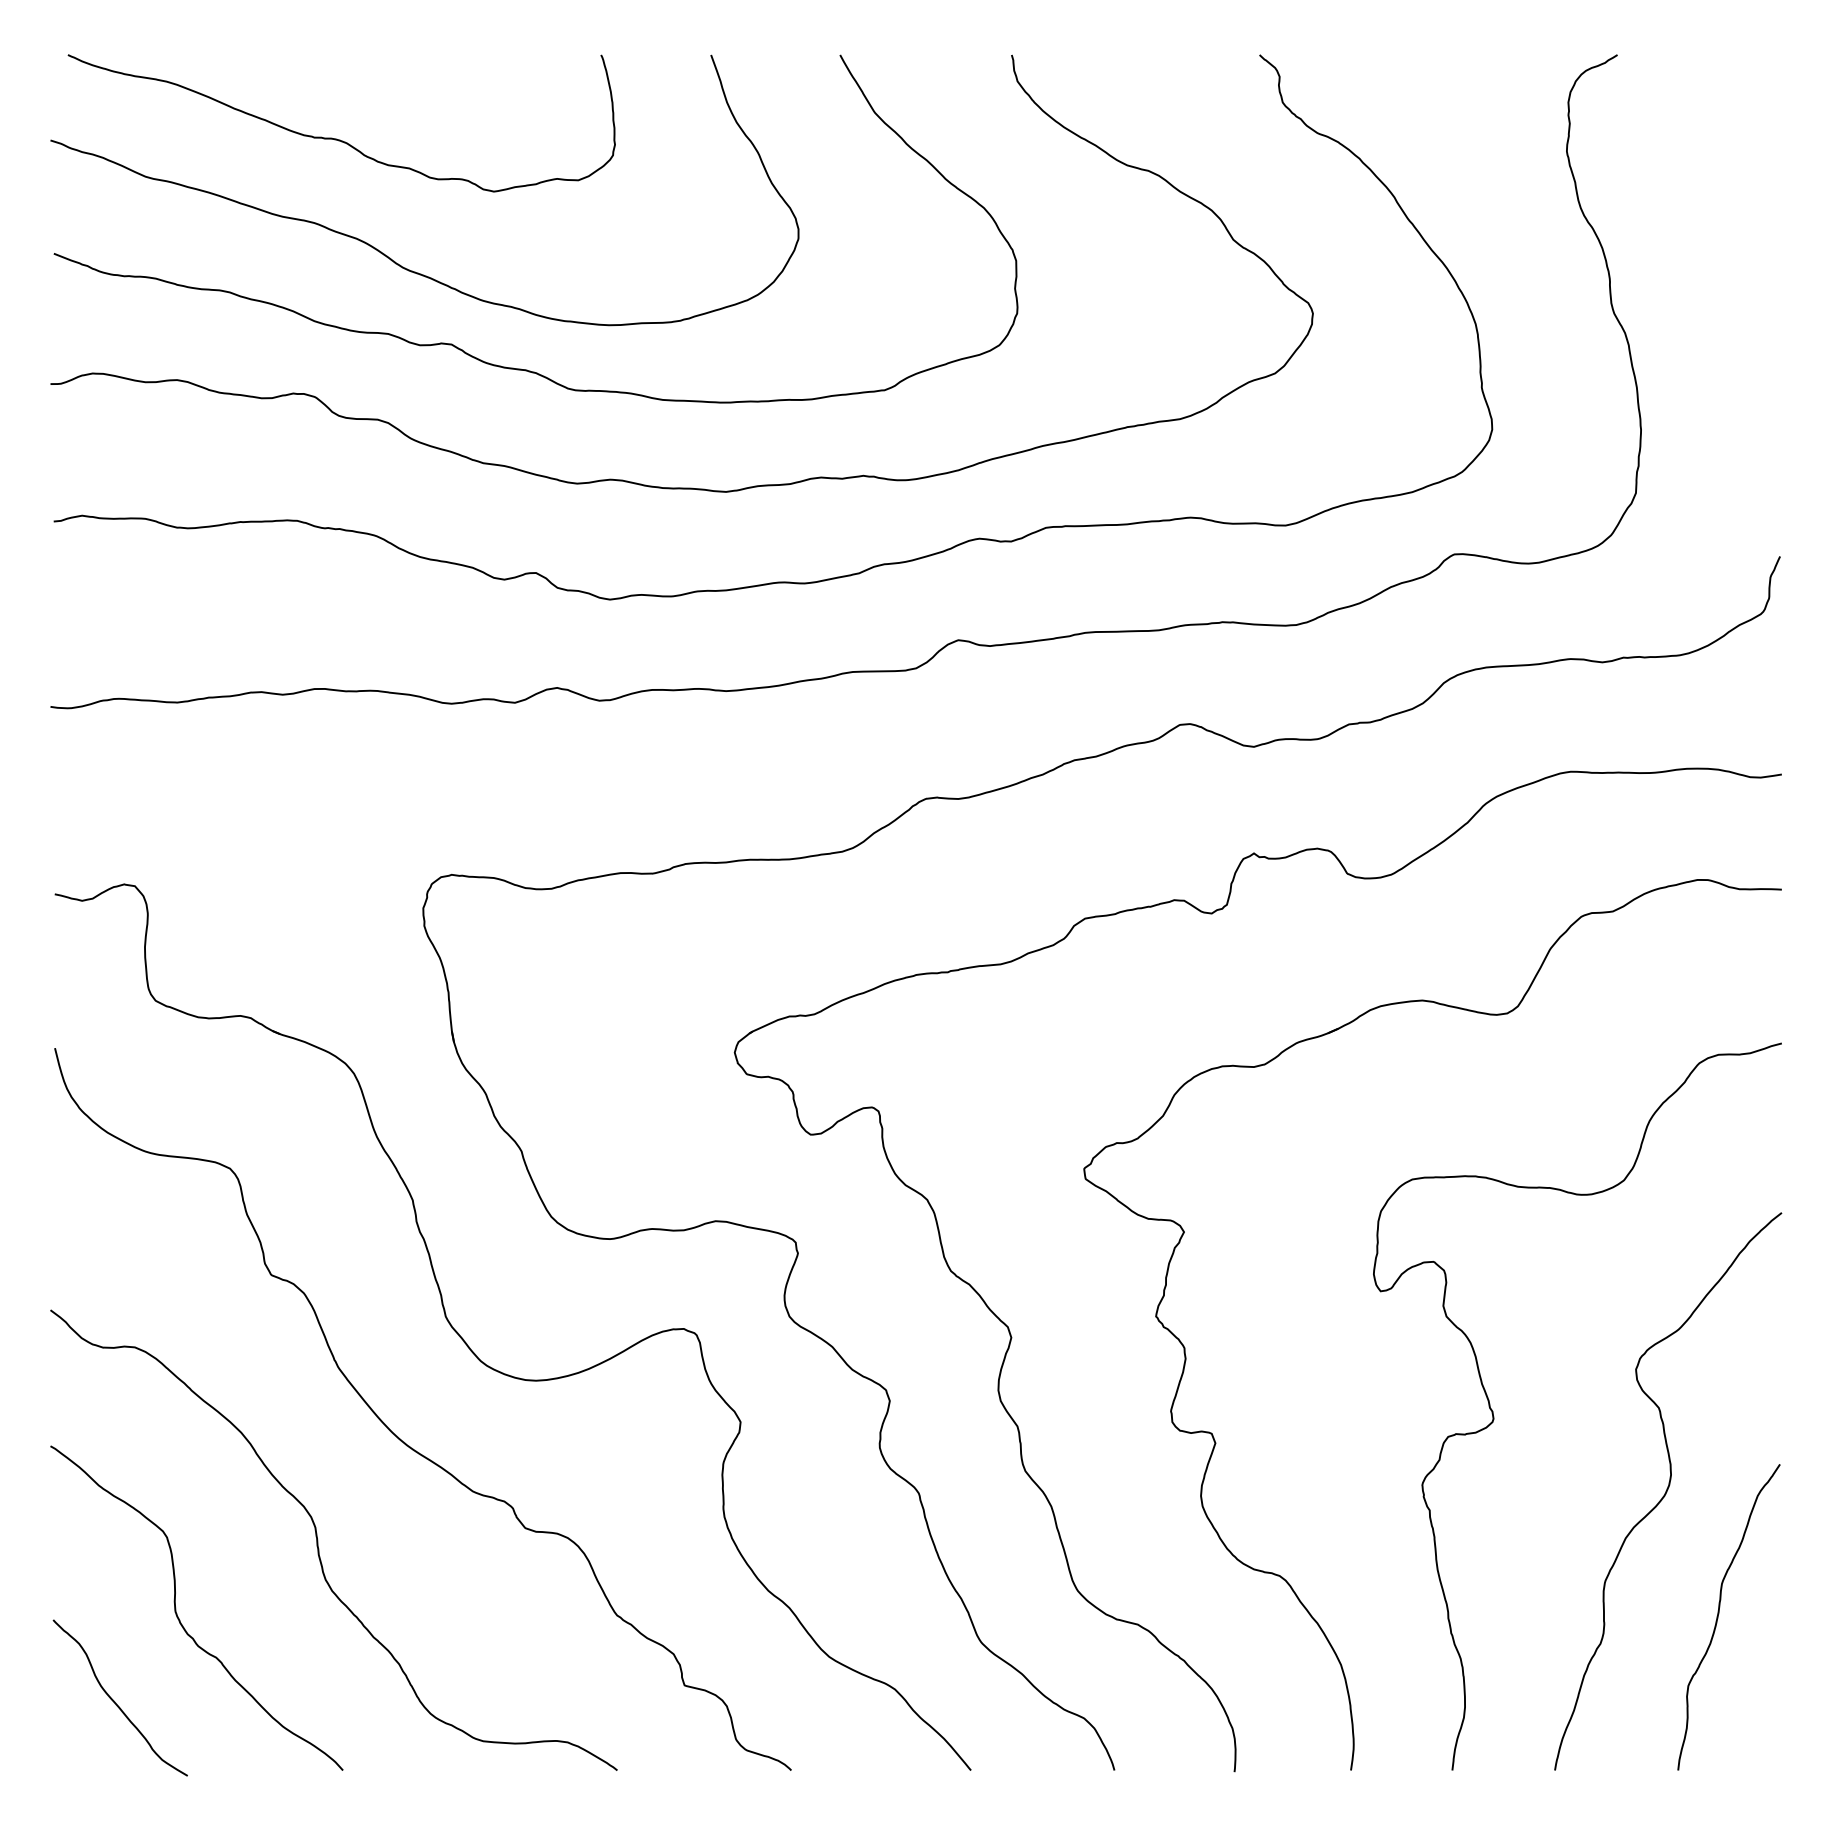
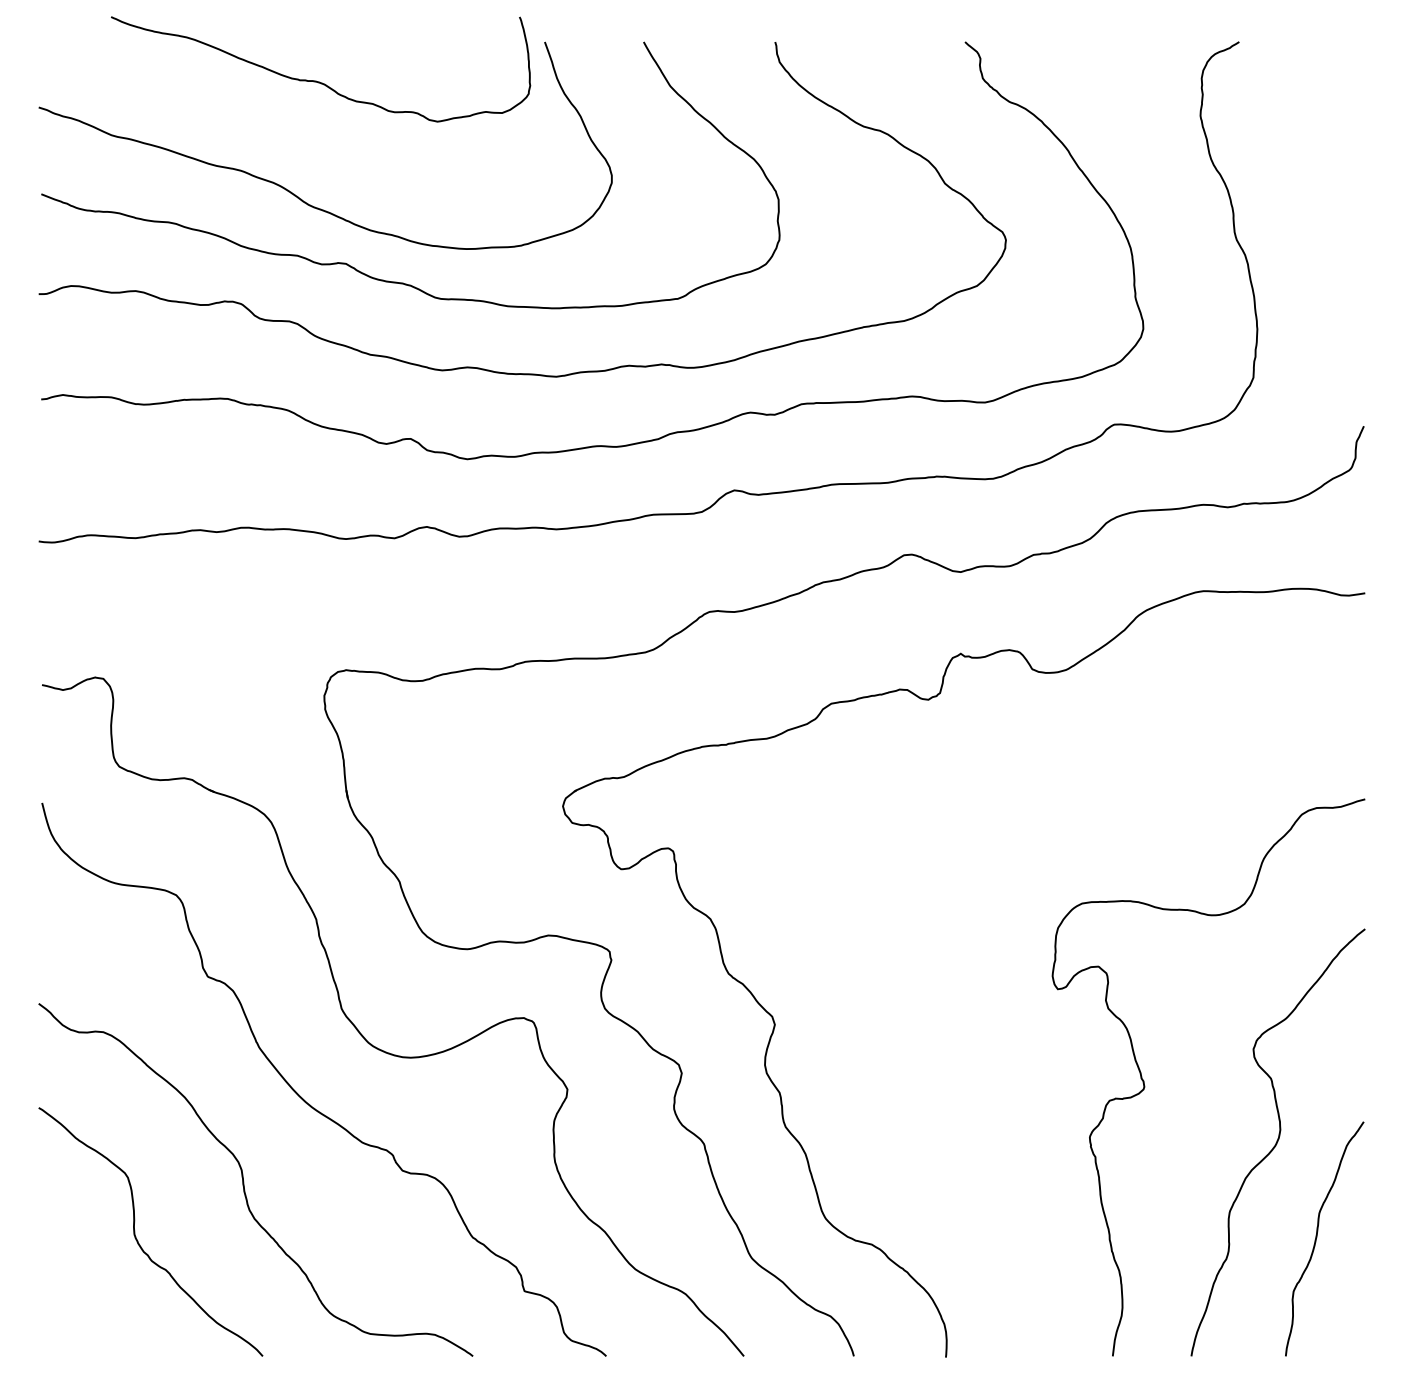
curve: (336, 137) -> (316, 80), moved
part: (1213, 1433) -> (929, 1098), removed
curve: (115, 1701) -> (88, 1303), removed

